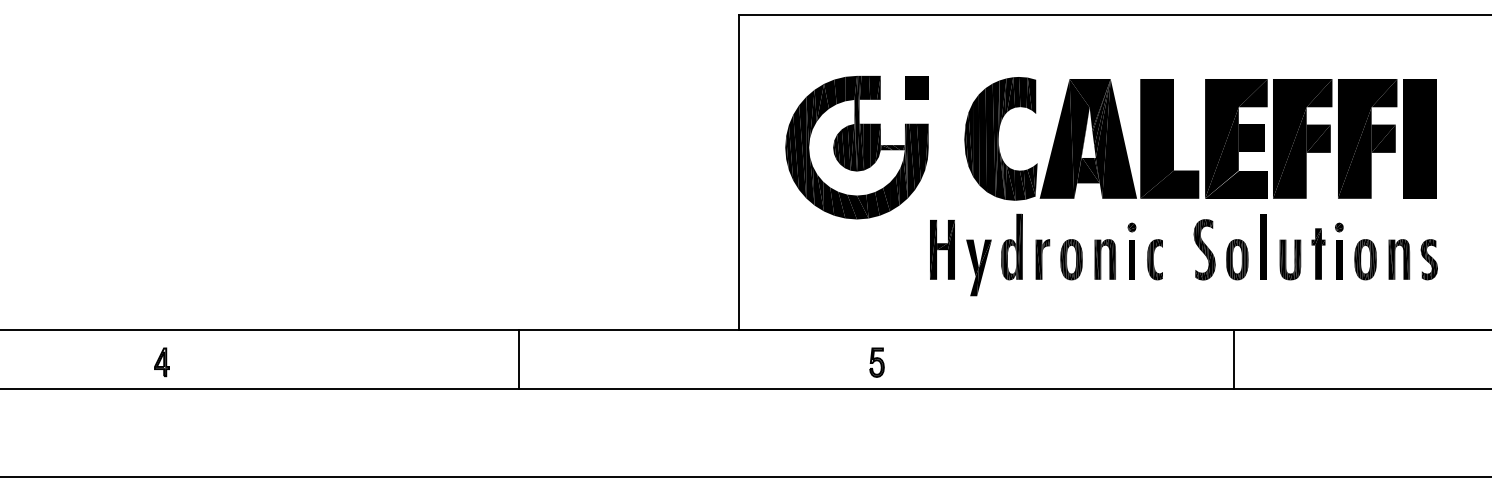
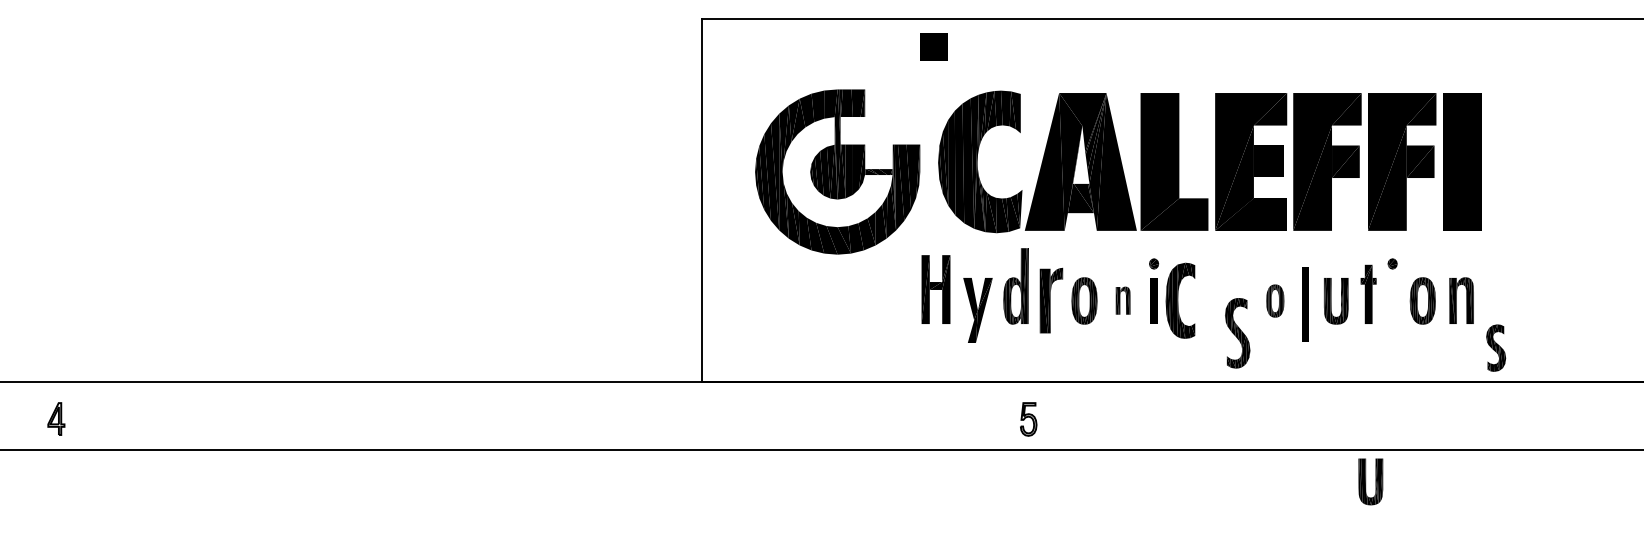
part: (916, 87) -> (933, 46), moved
part: (1200, 138) -> (1209, 161), moved
part: (1263, 246) -> (1305, 304), moved
part: (1204, 249) -> (1237, 332), moved
part: (1042, 259) -> (1051, 300), size x1.4
part: (1104, 259) -> (1122, 300), size x0.6
part: (1154, 259) -> (1179, 300), size x1.6
part: (1237, 259) -> (1275, 300), size x0.7
part: (1339, 259) -> (1392, 300), removed
part: (1428, 259) -> (1495, 347), moved
line: (519, 359) -> (449, 415), removed
line: (1234, 359) -> (1271, 415), removed
part: (161, 362) -> (55, 419), moved
part: (876, 362) -> (1028, 419), moved
part: (1320, 416) -> (1370, 481), added

